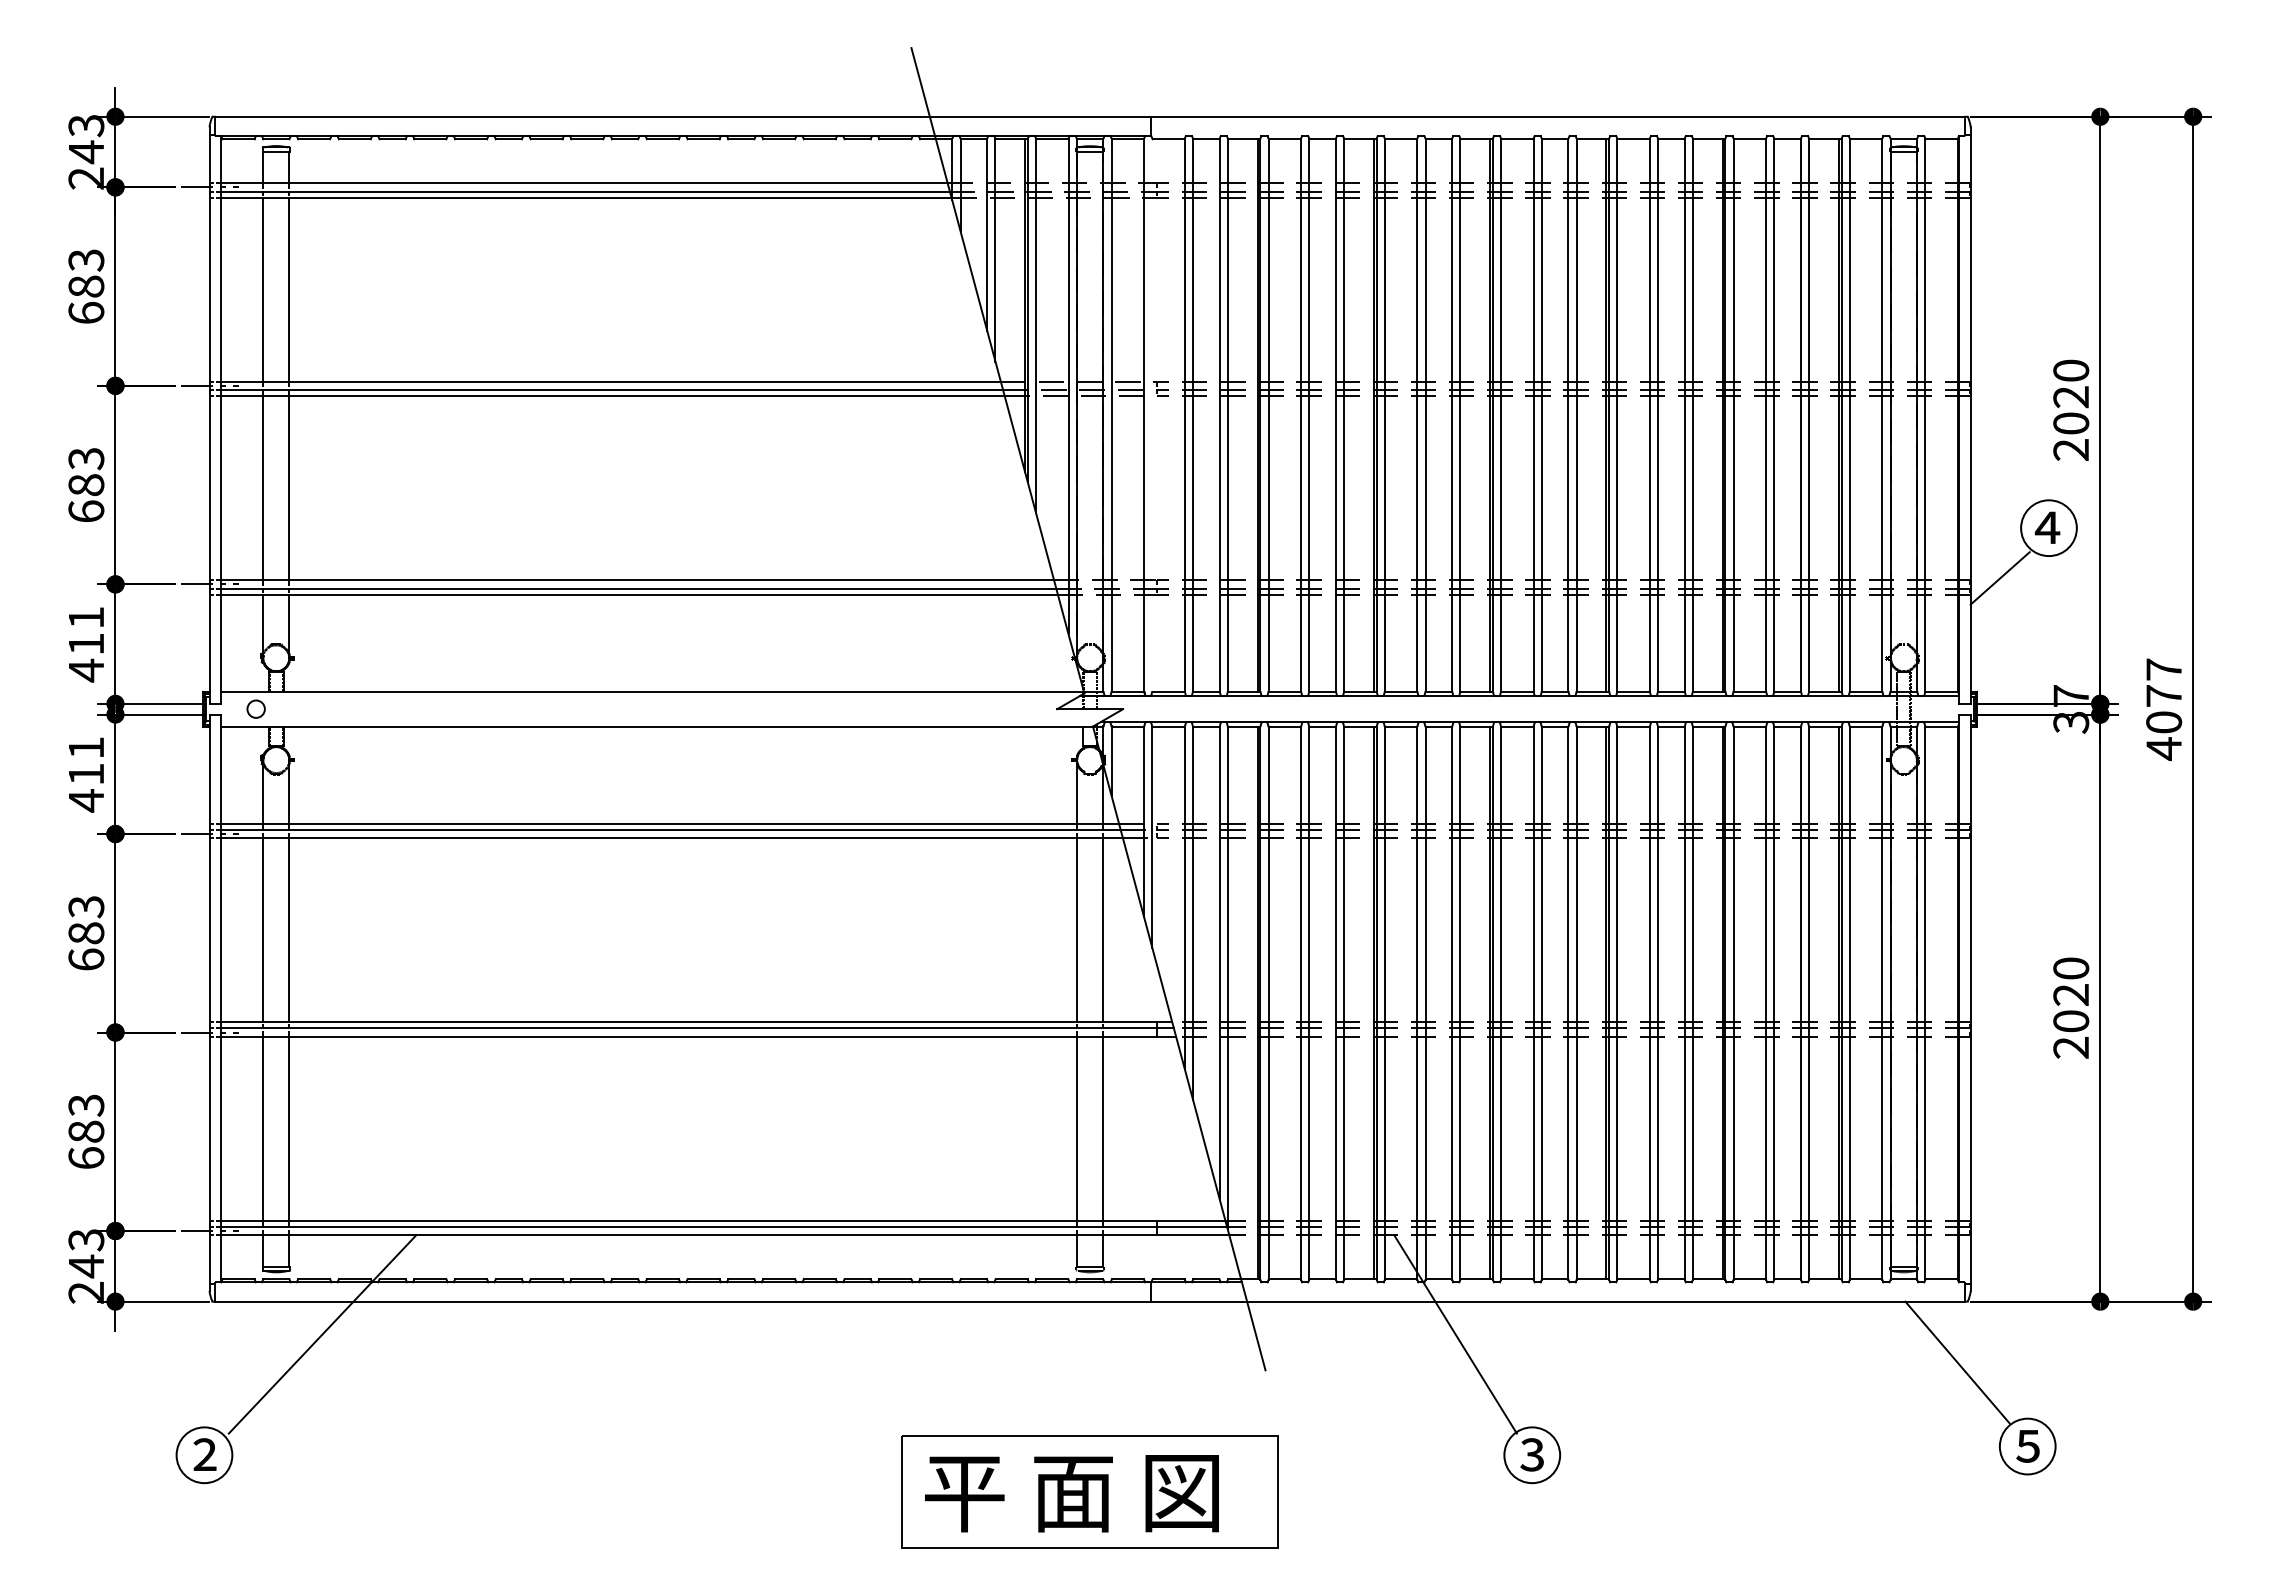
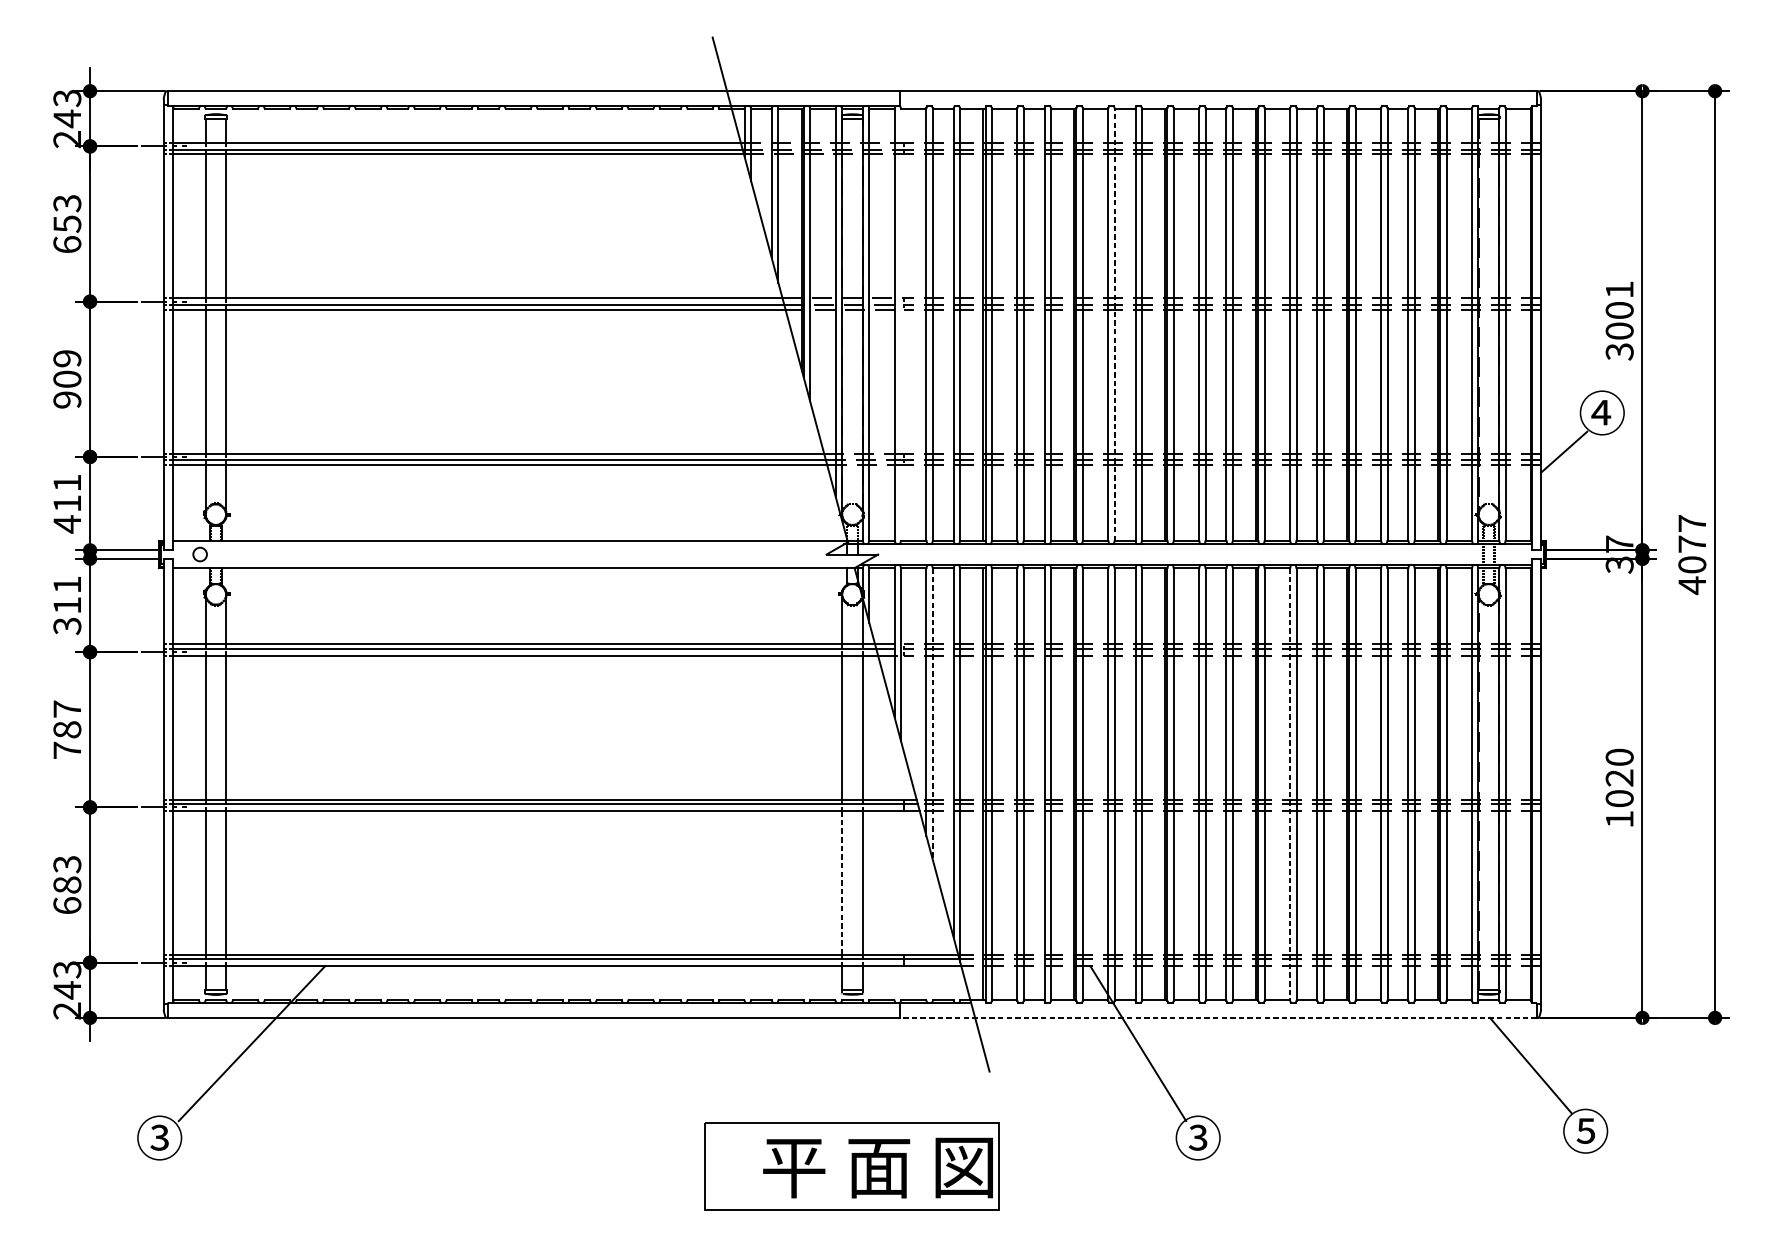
text: (86, 286) -> (67, 223), 683 -> 653
text: (2071, 410) -> (1619, 320), 2020 -> 3001
line: (1425, 415) -> (1114, 324), solid -> dashed
text: (86, 485) -> (67, 379), 683 -> 909
text: (86, 800) -> (67, 625), 411 -> 311
line: (1193, 913) -> (933, 714), solid -> dashed
text: (86, 933) -> (67, 729), 683 -> 787
line: (1649, 1003) -> (1289, 784), solid -> dashed
text: (2070, 1047) -> (1619, 819), 2020 -> 1020
line: (1077, 1127) -> (842, 881), solid -> dashed
line: (1558, 1301) -> (1218, 1017), solid -> dashed
text: (204, 1454) -> (159, 1137), ② -> ③
text: (1071, 1493) -> (877, 1167), moved

